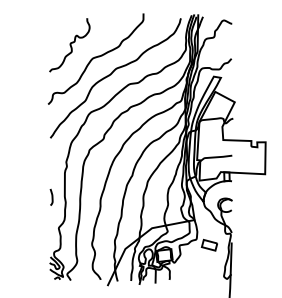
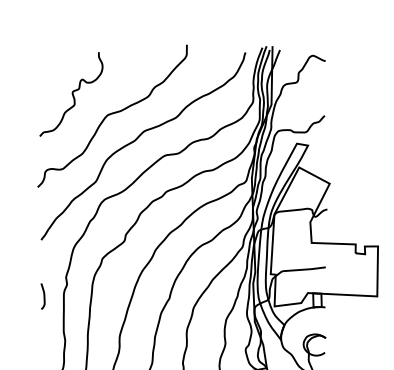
curve: (51, 196) -> (42, 295), moved

